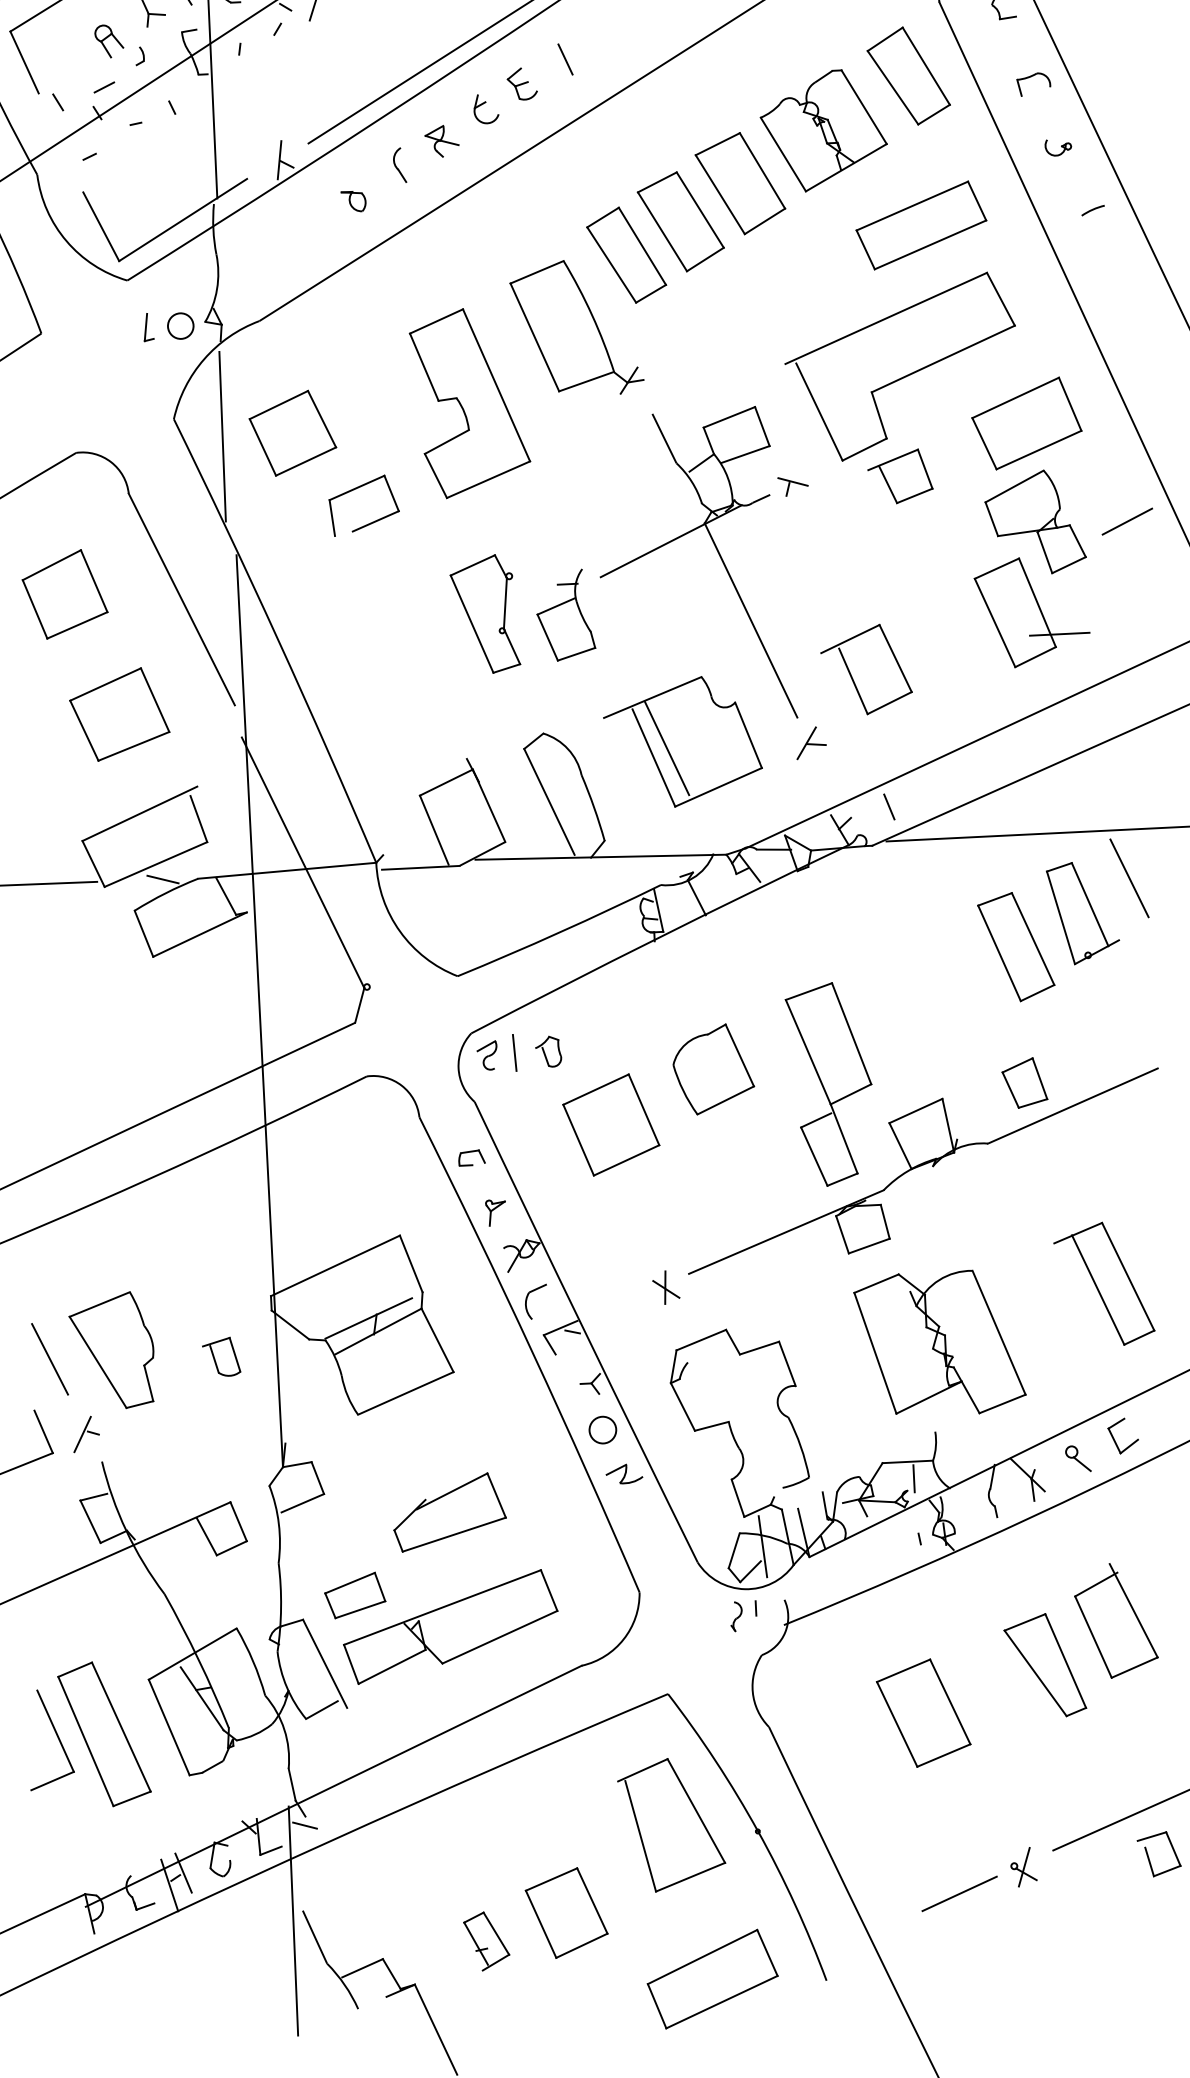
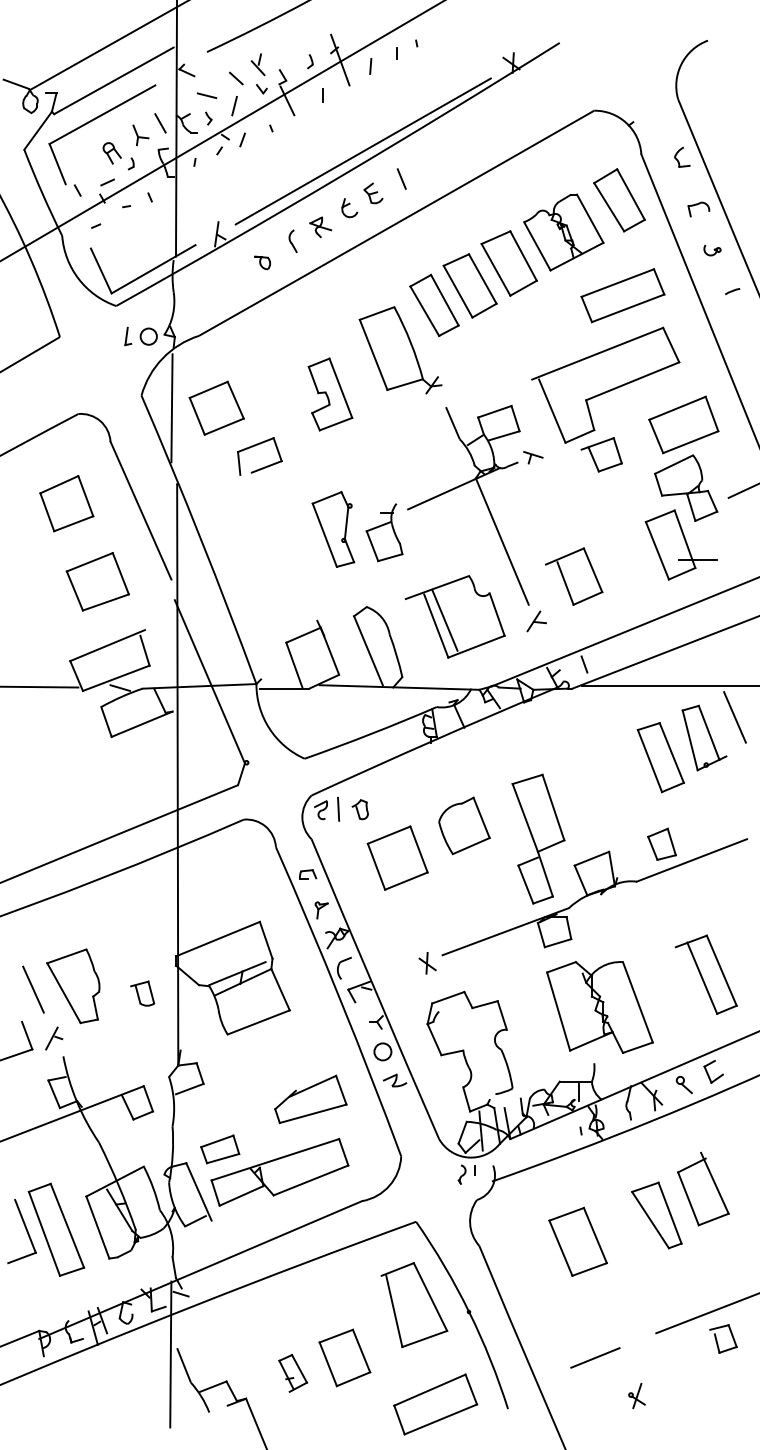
part: (470, 402) -> (330, 394), size x0.6
part: (449, 1512) -> (310, 1099), moved
part: (1023, 1868) -> (636, 1396), moved

